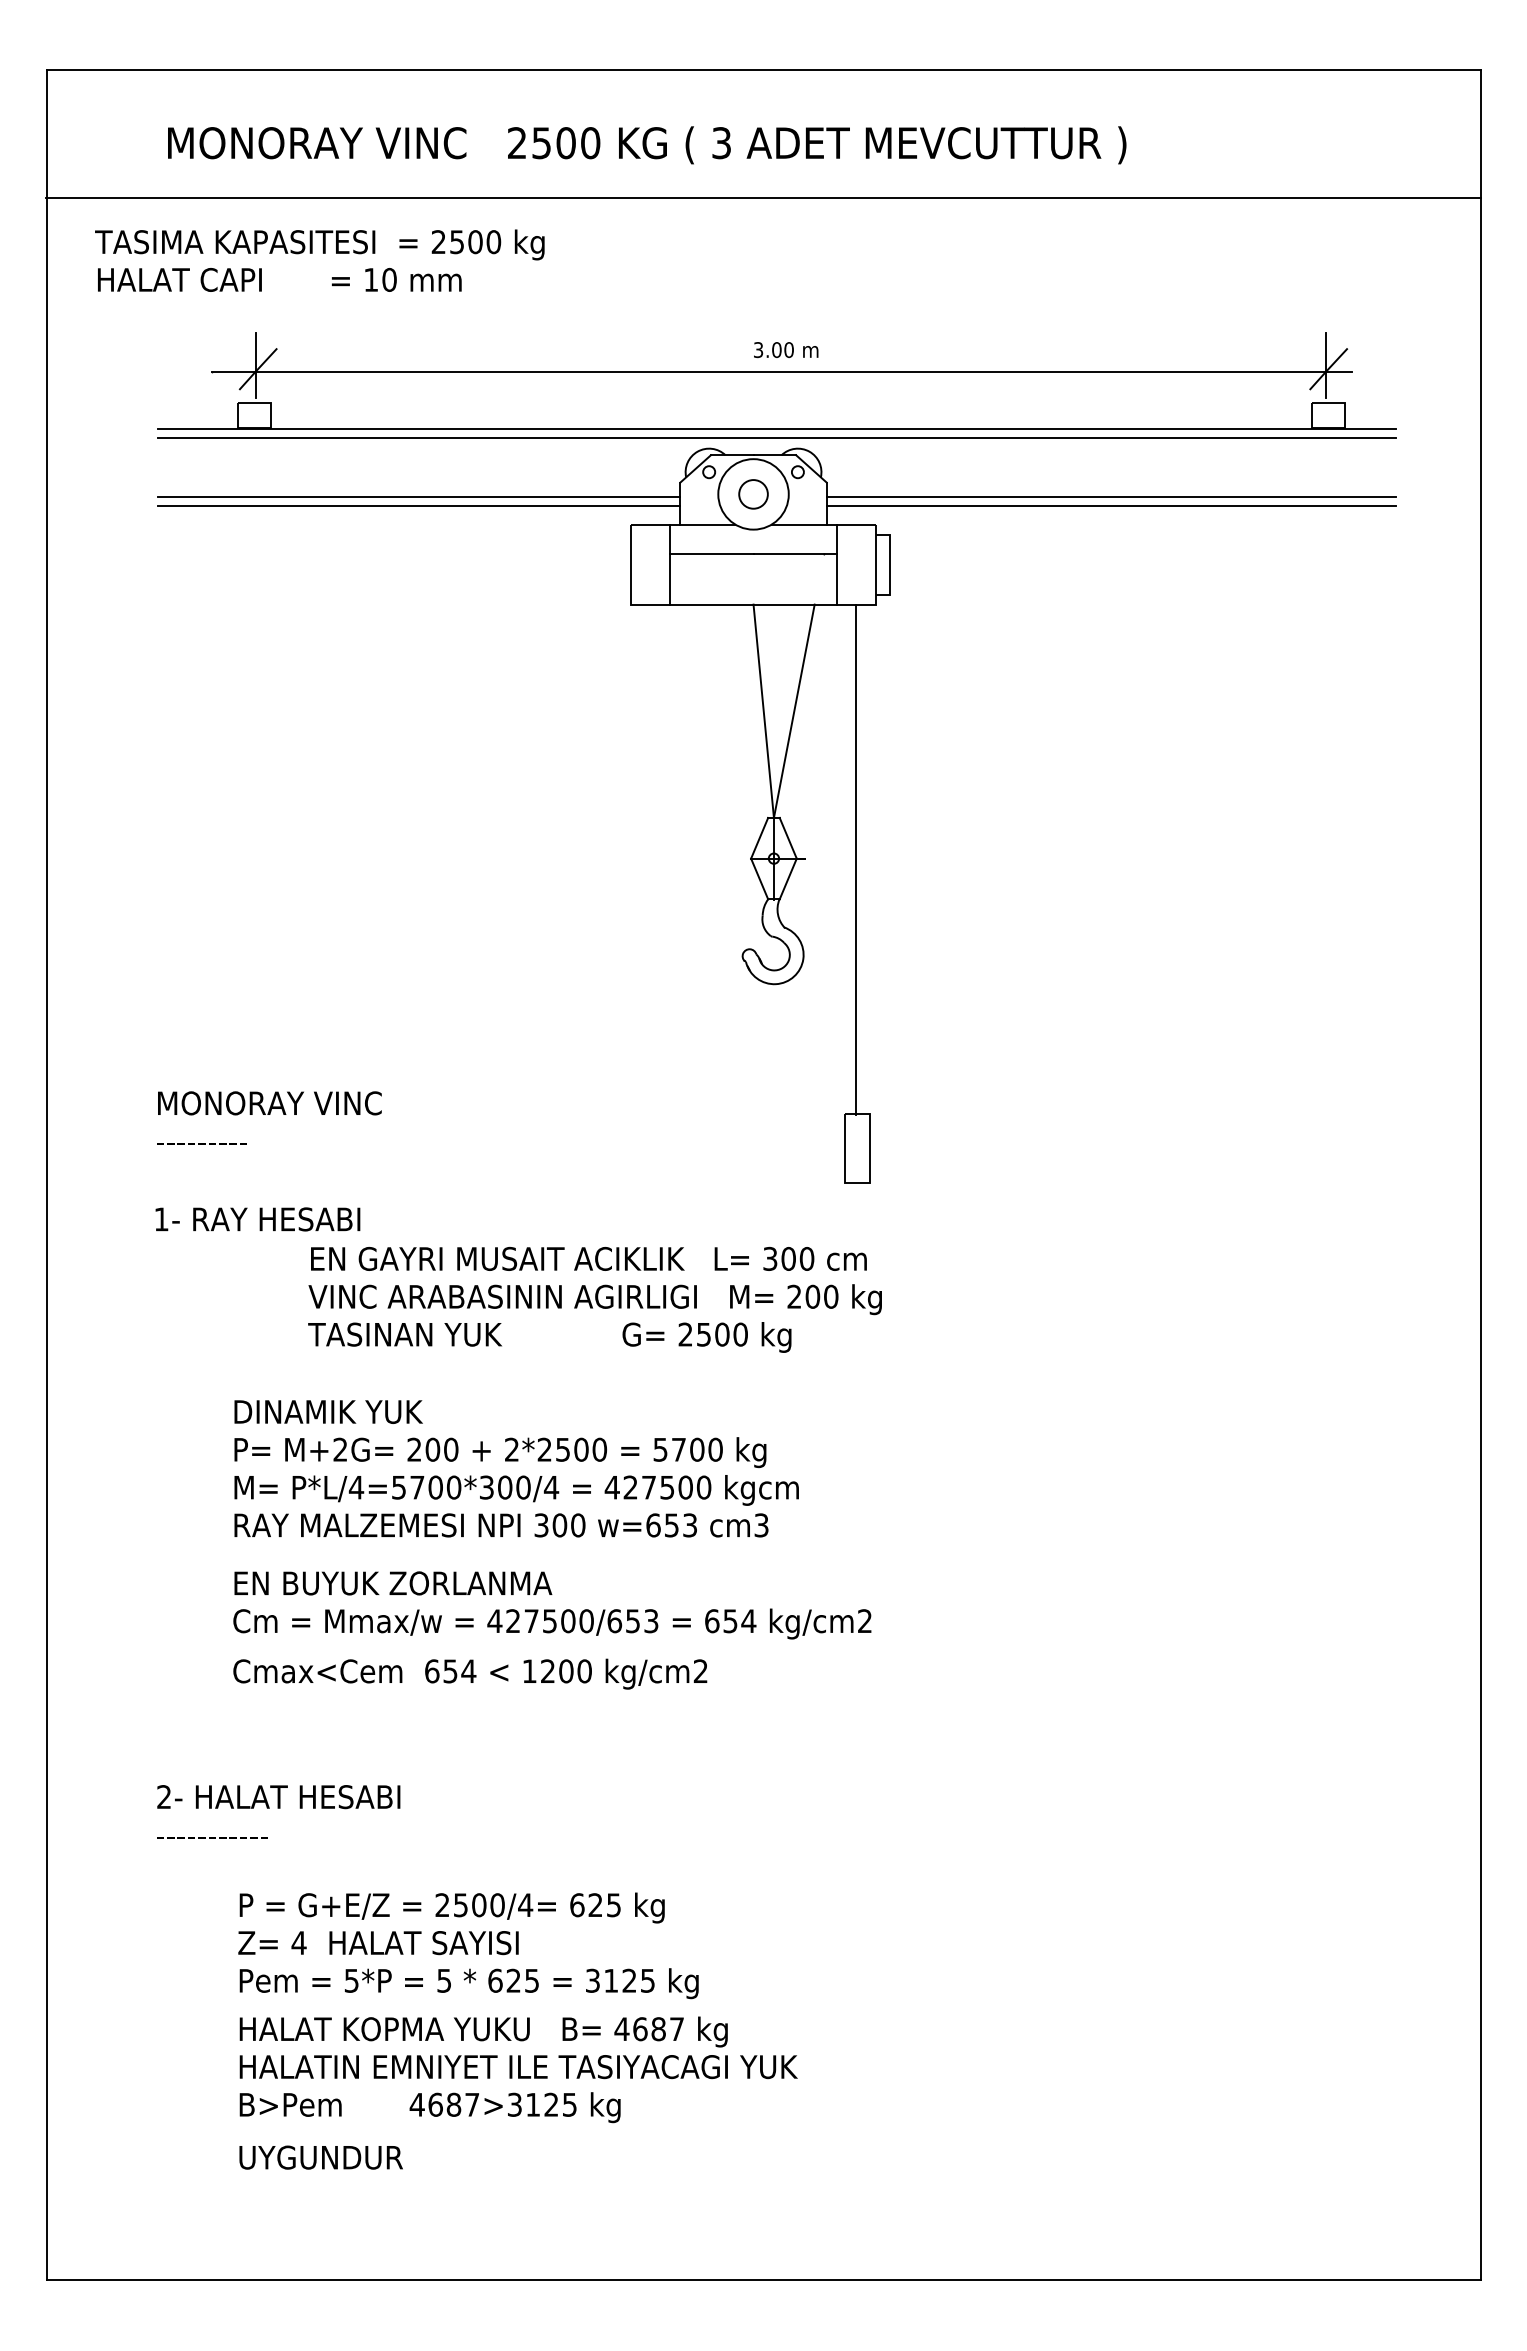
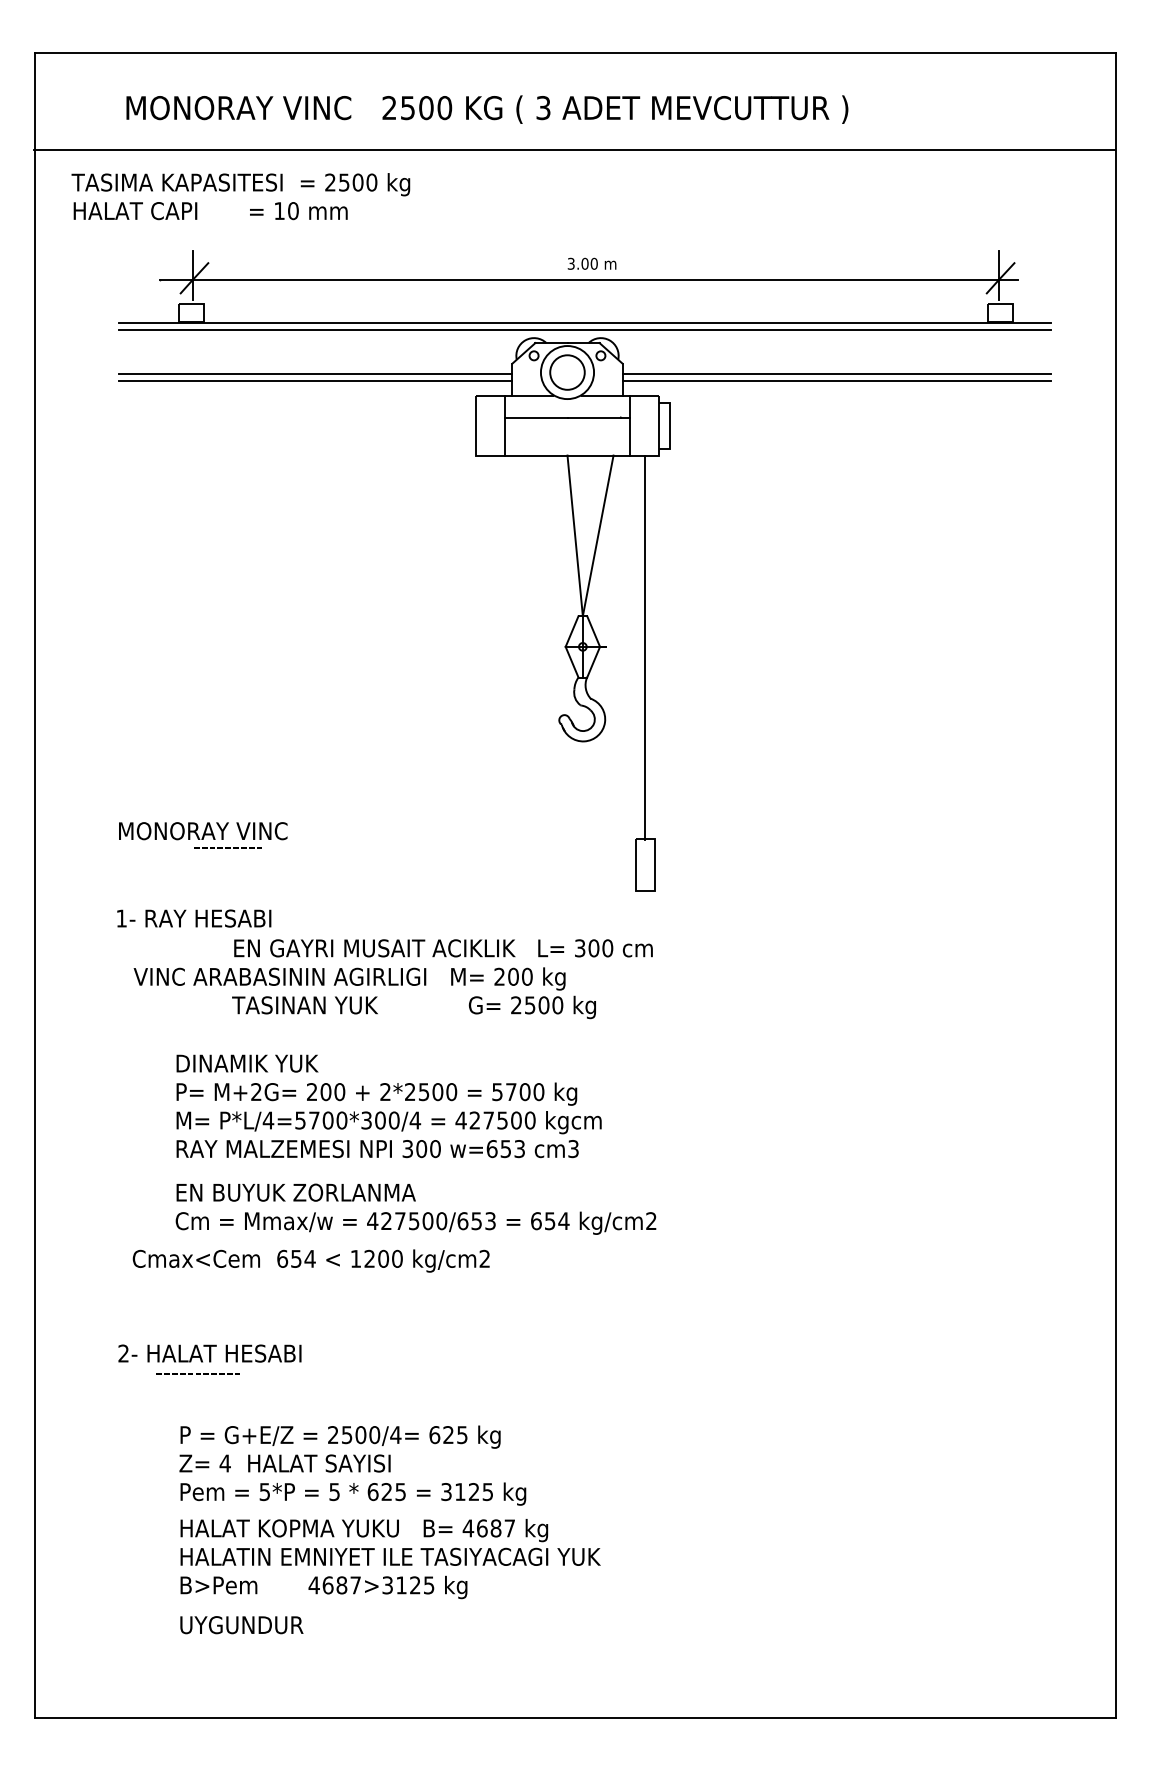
circle: (753, 494) -> (567, 372), size x1.6
text: (201, 1143) -> (227, 847), moved
text: (594, 1299) -> (349, 978), moved
text: (470, 1673) -> (311, 1260), moved
text: (212, 1837) -> (198, 1373), moved

